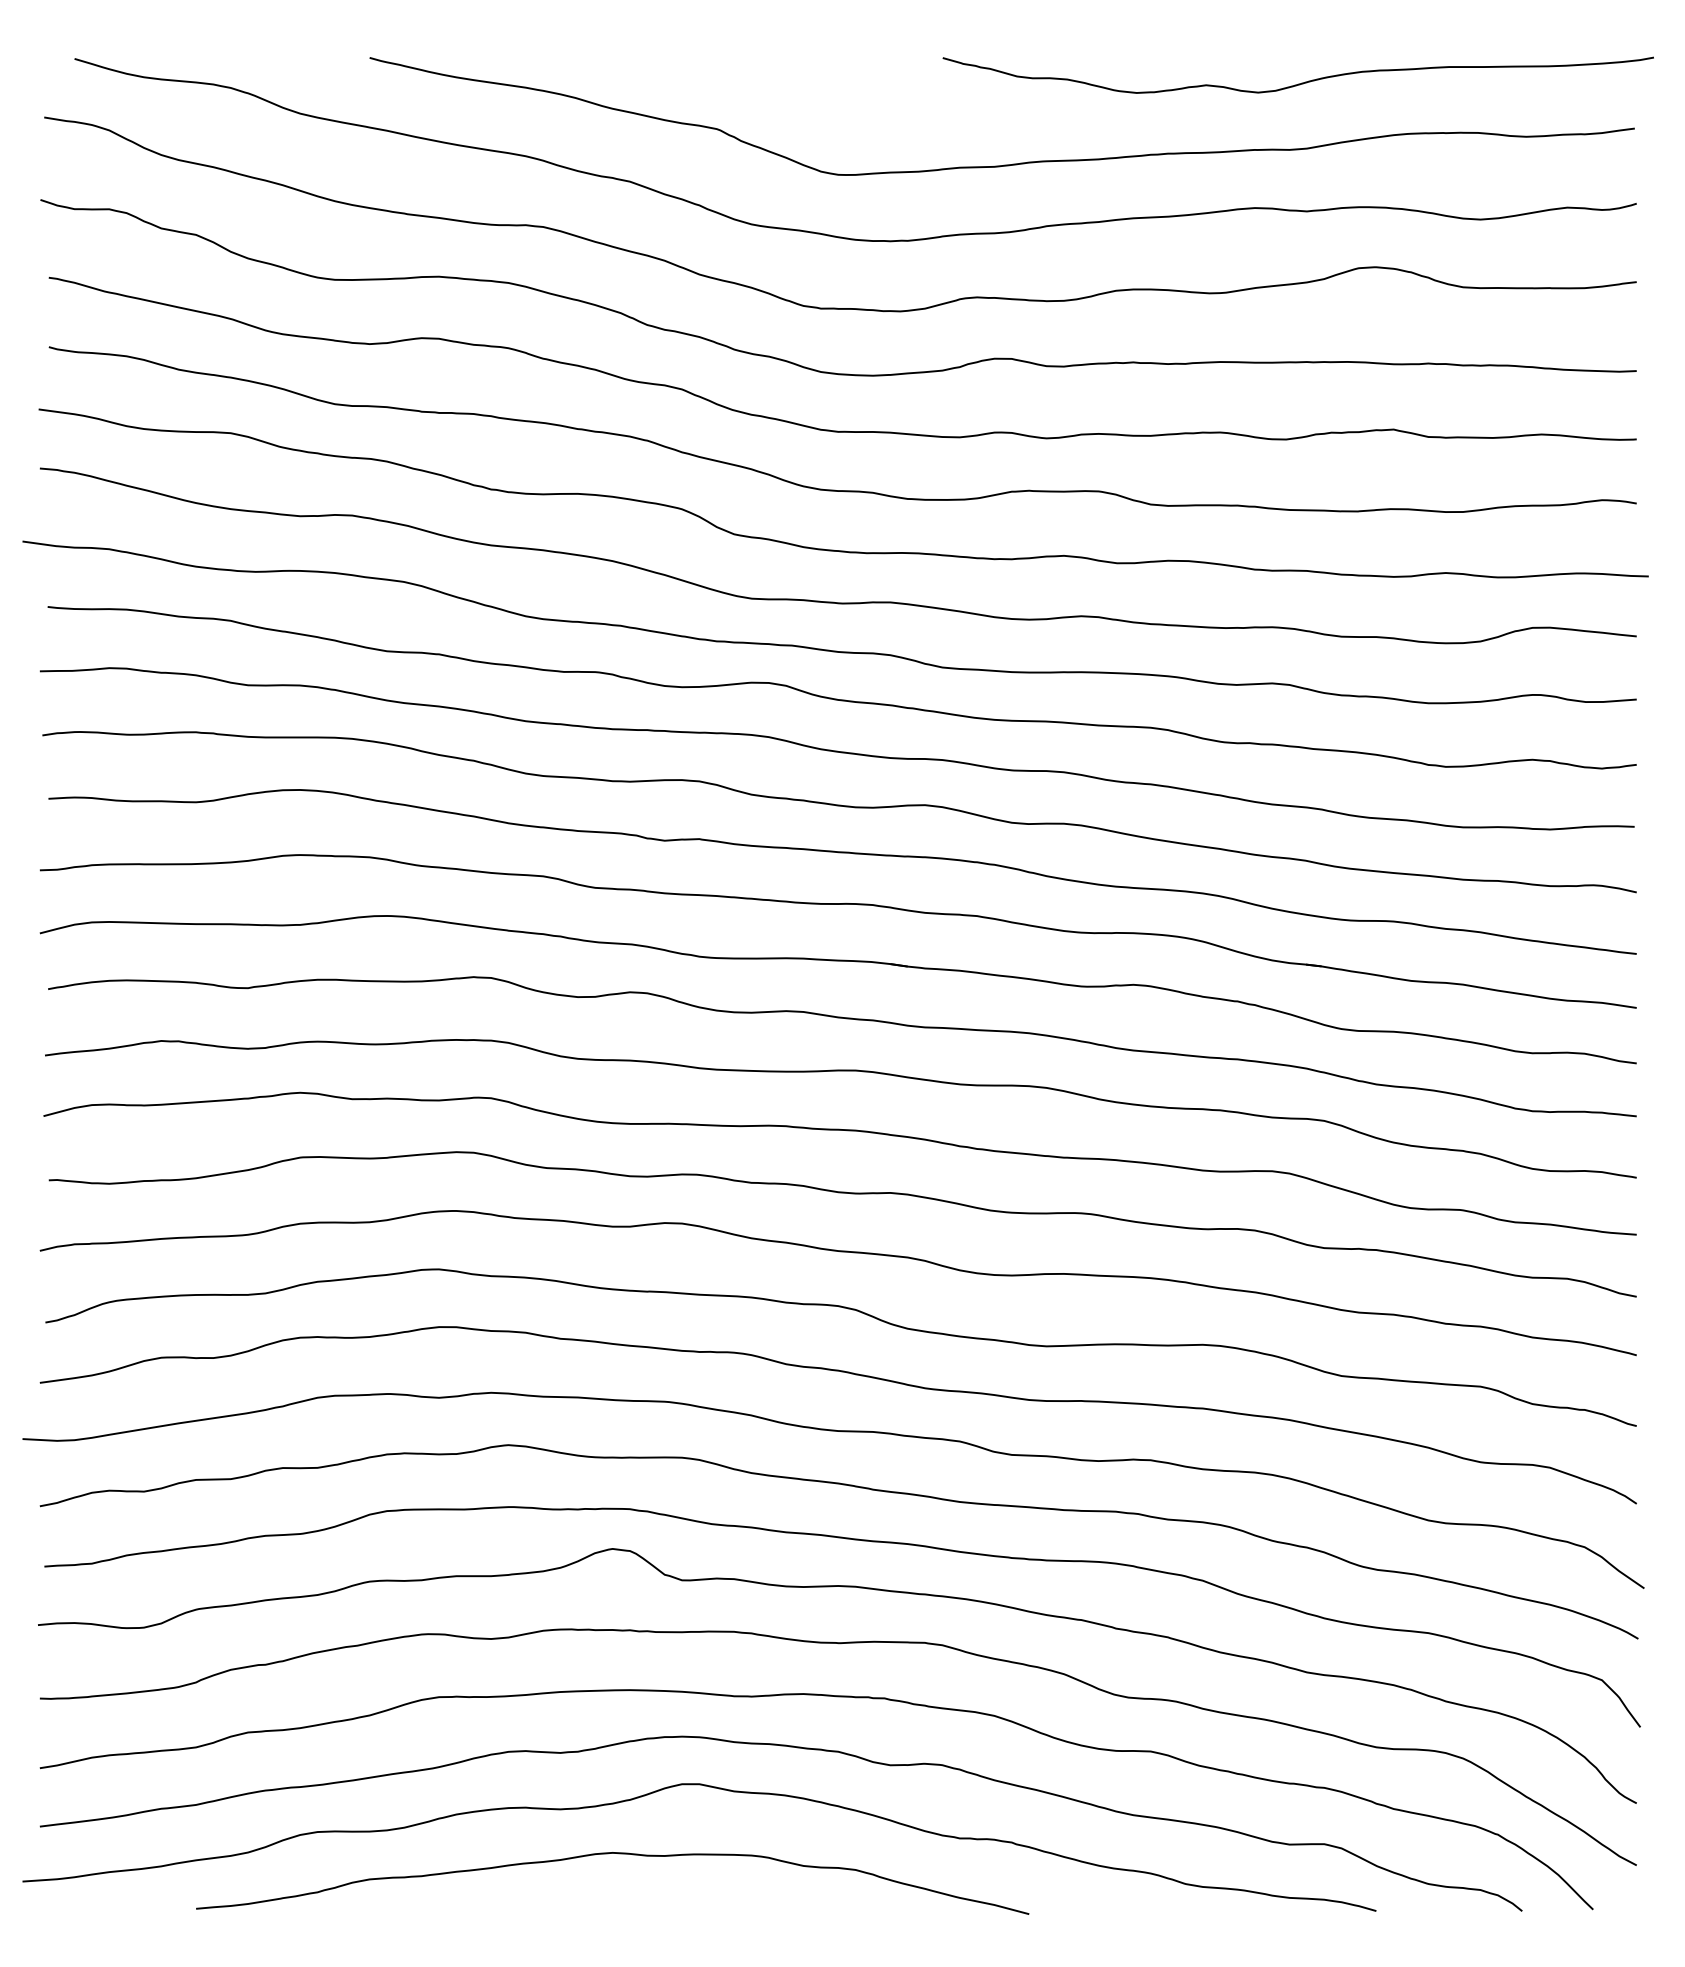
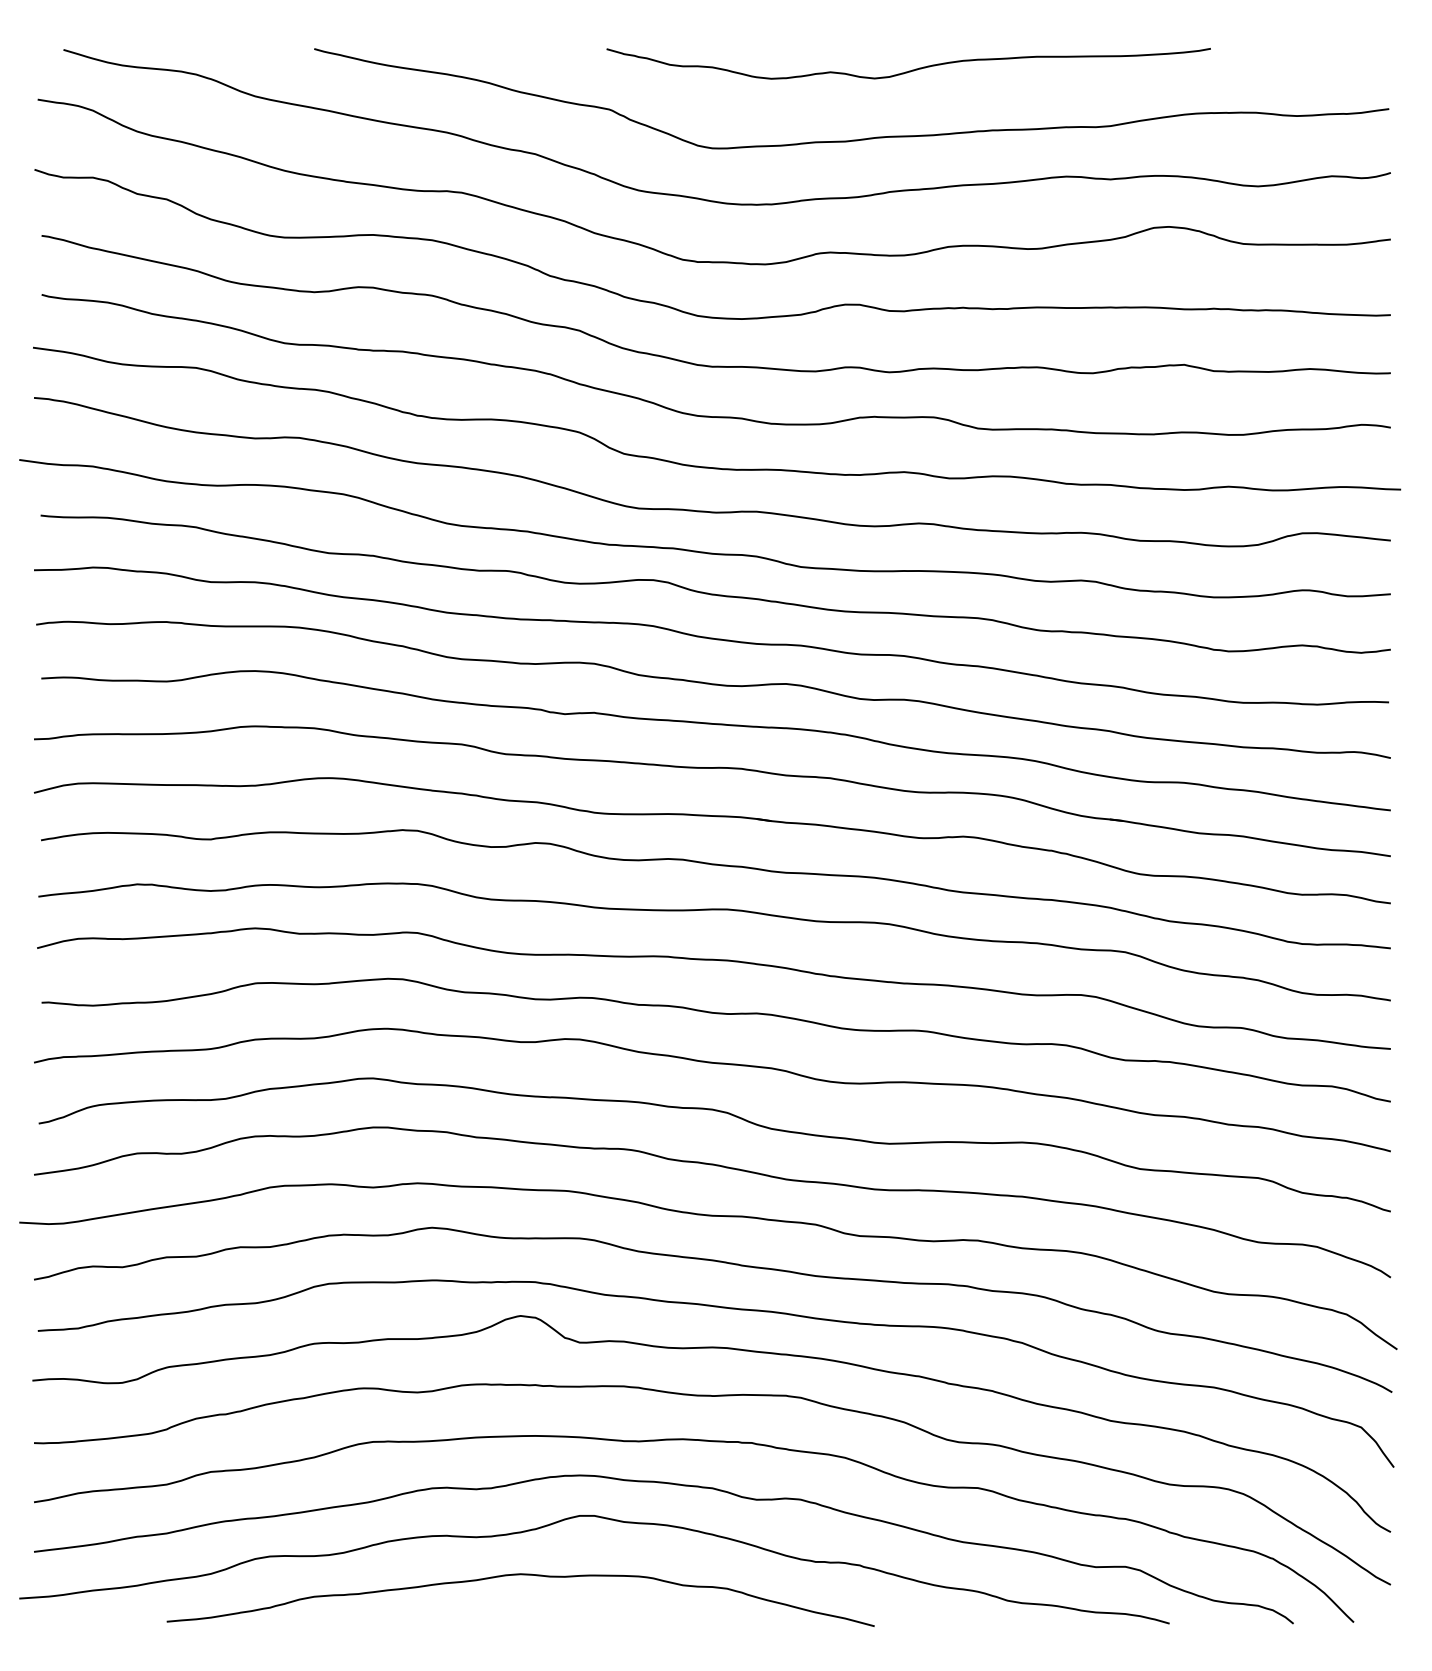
curve: (1301, 82) -> (911, 69), moved

